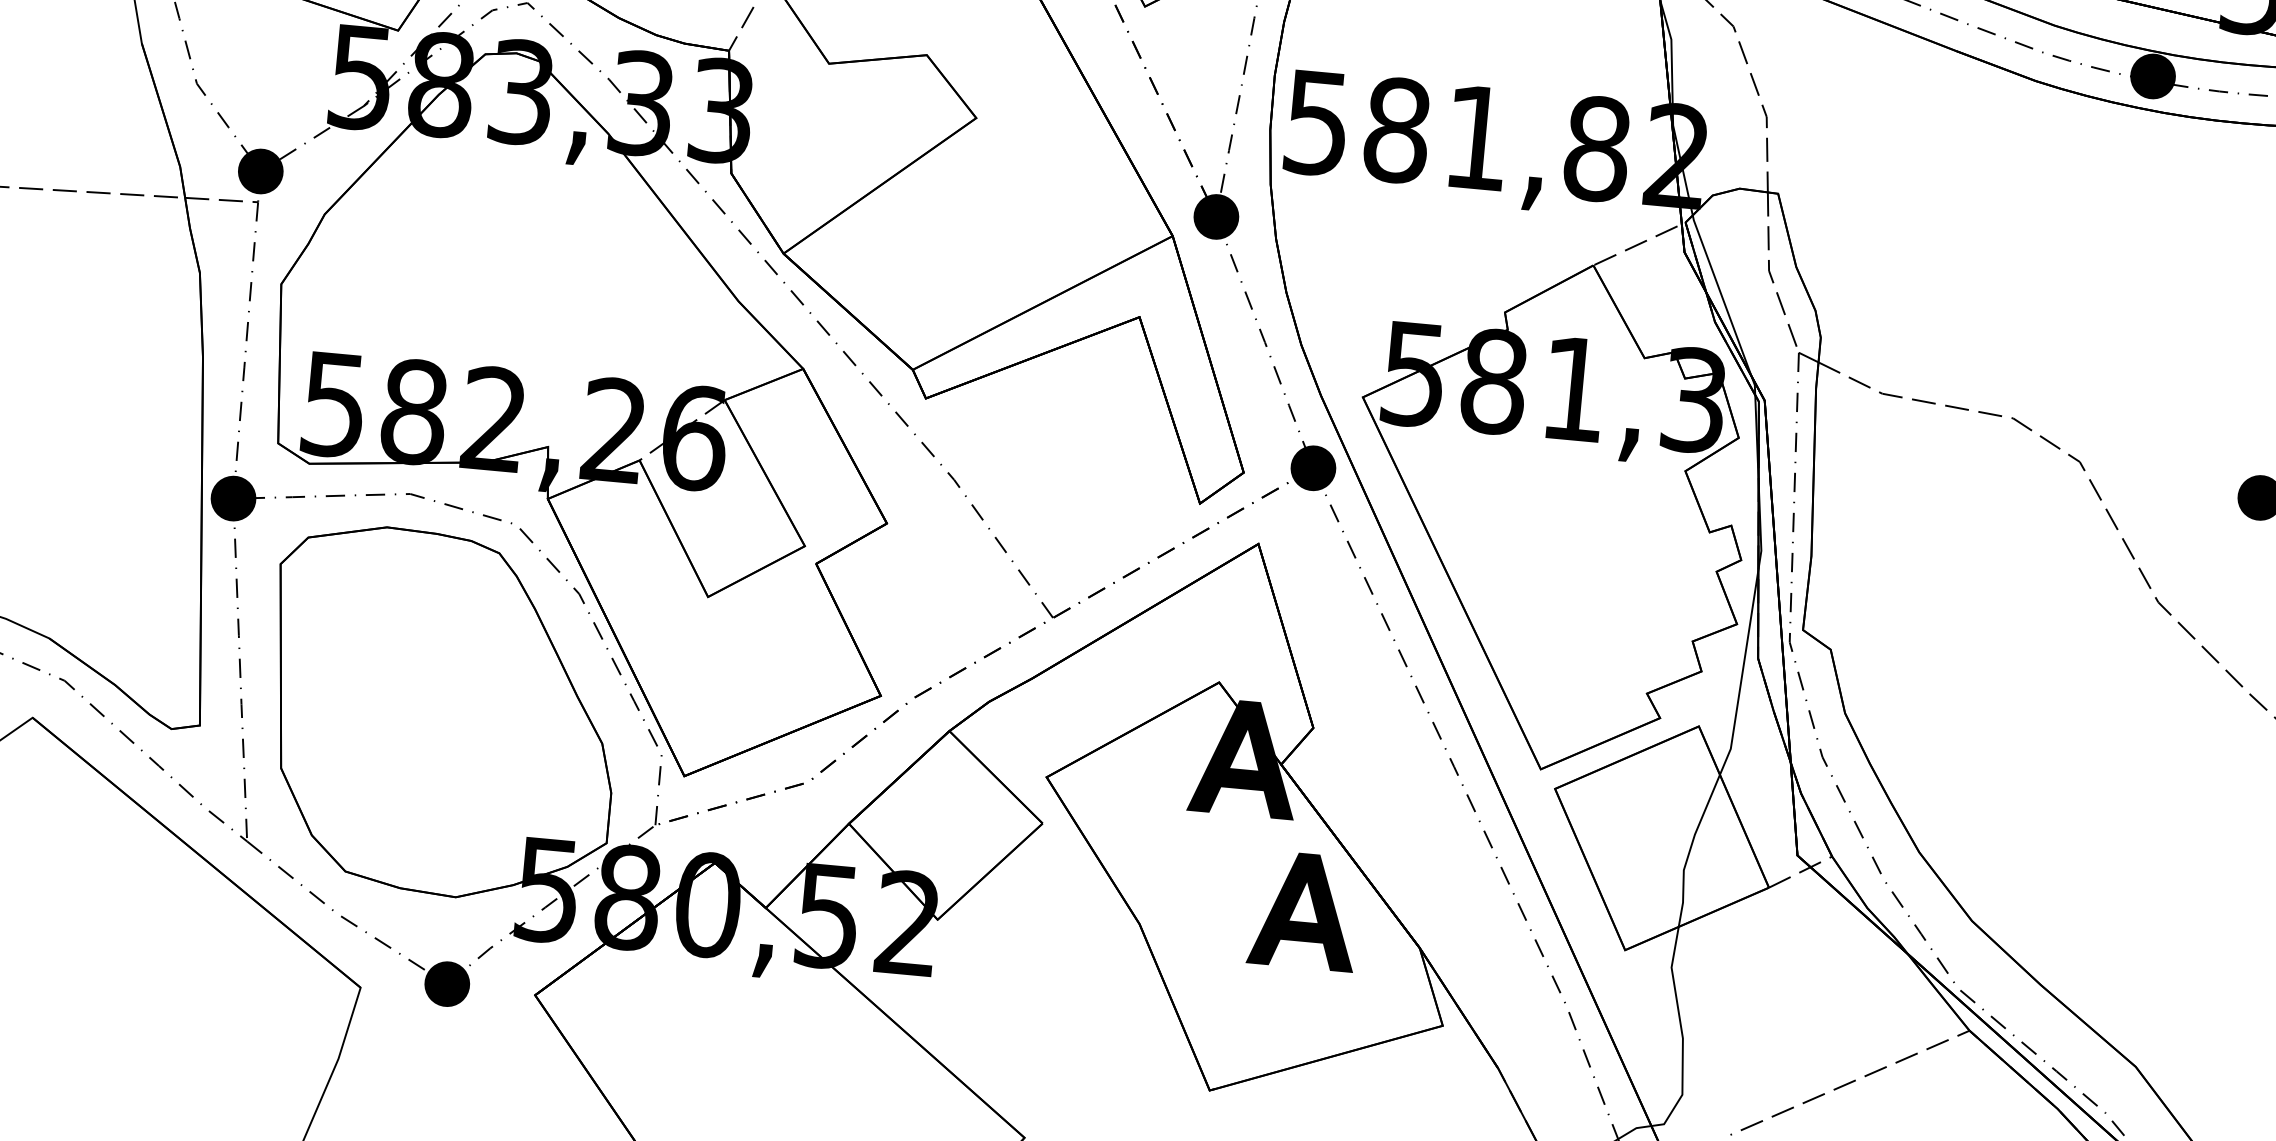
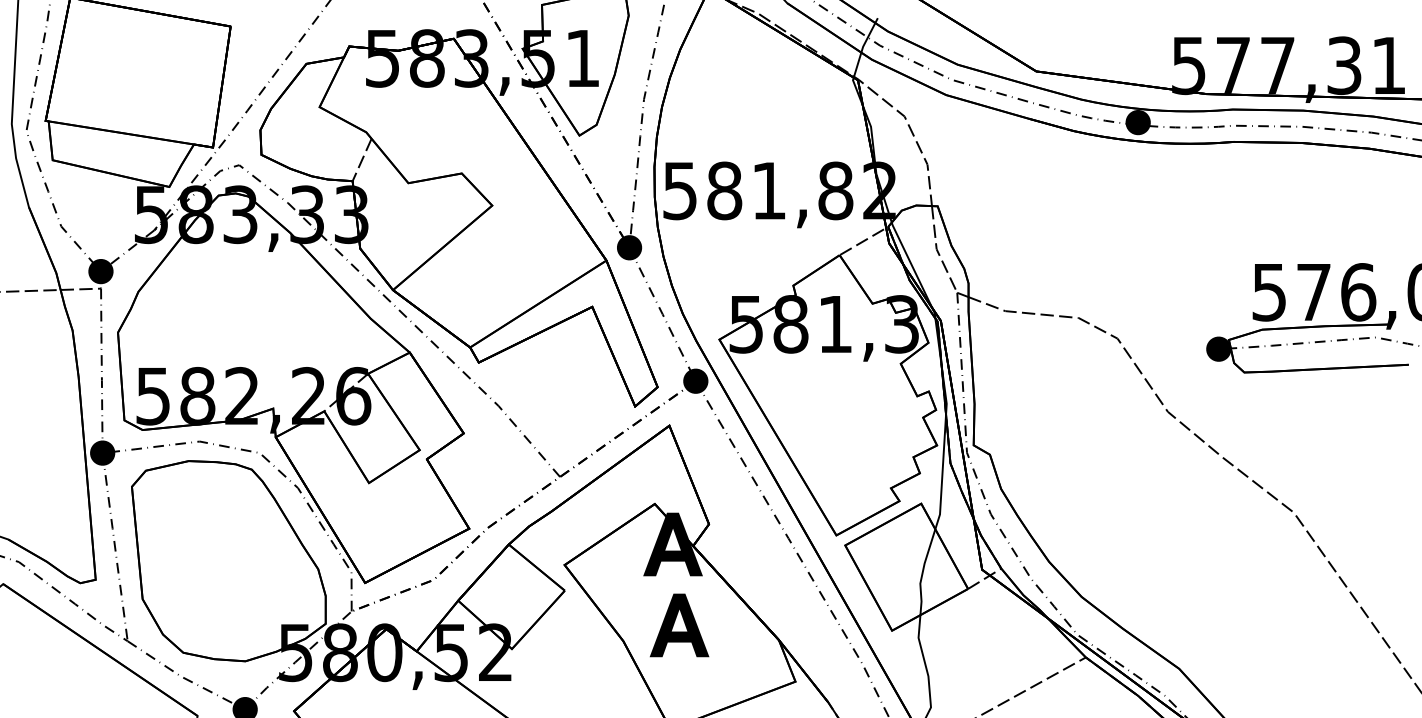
part: (1304, 910) -> (679, 625), moved

